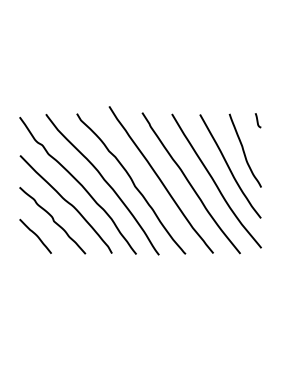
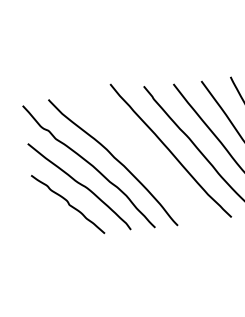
curve: (132, 183) -> (142, 157), removed
curve: (35, 235) -> (52, 221), removed

